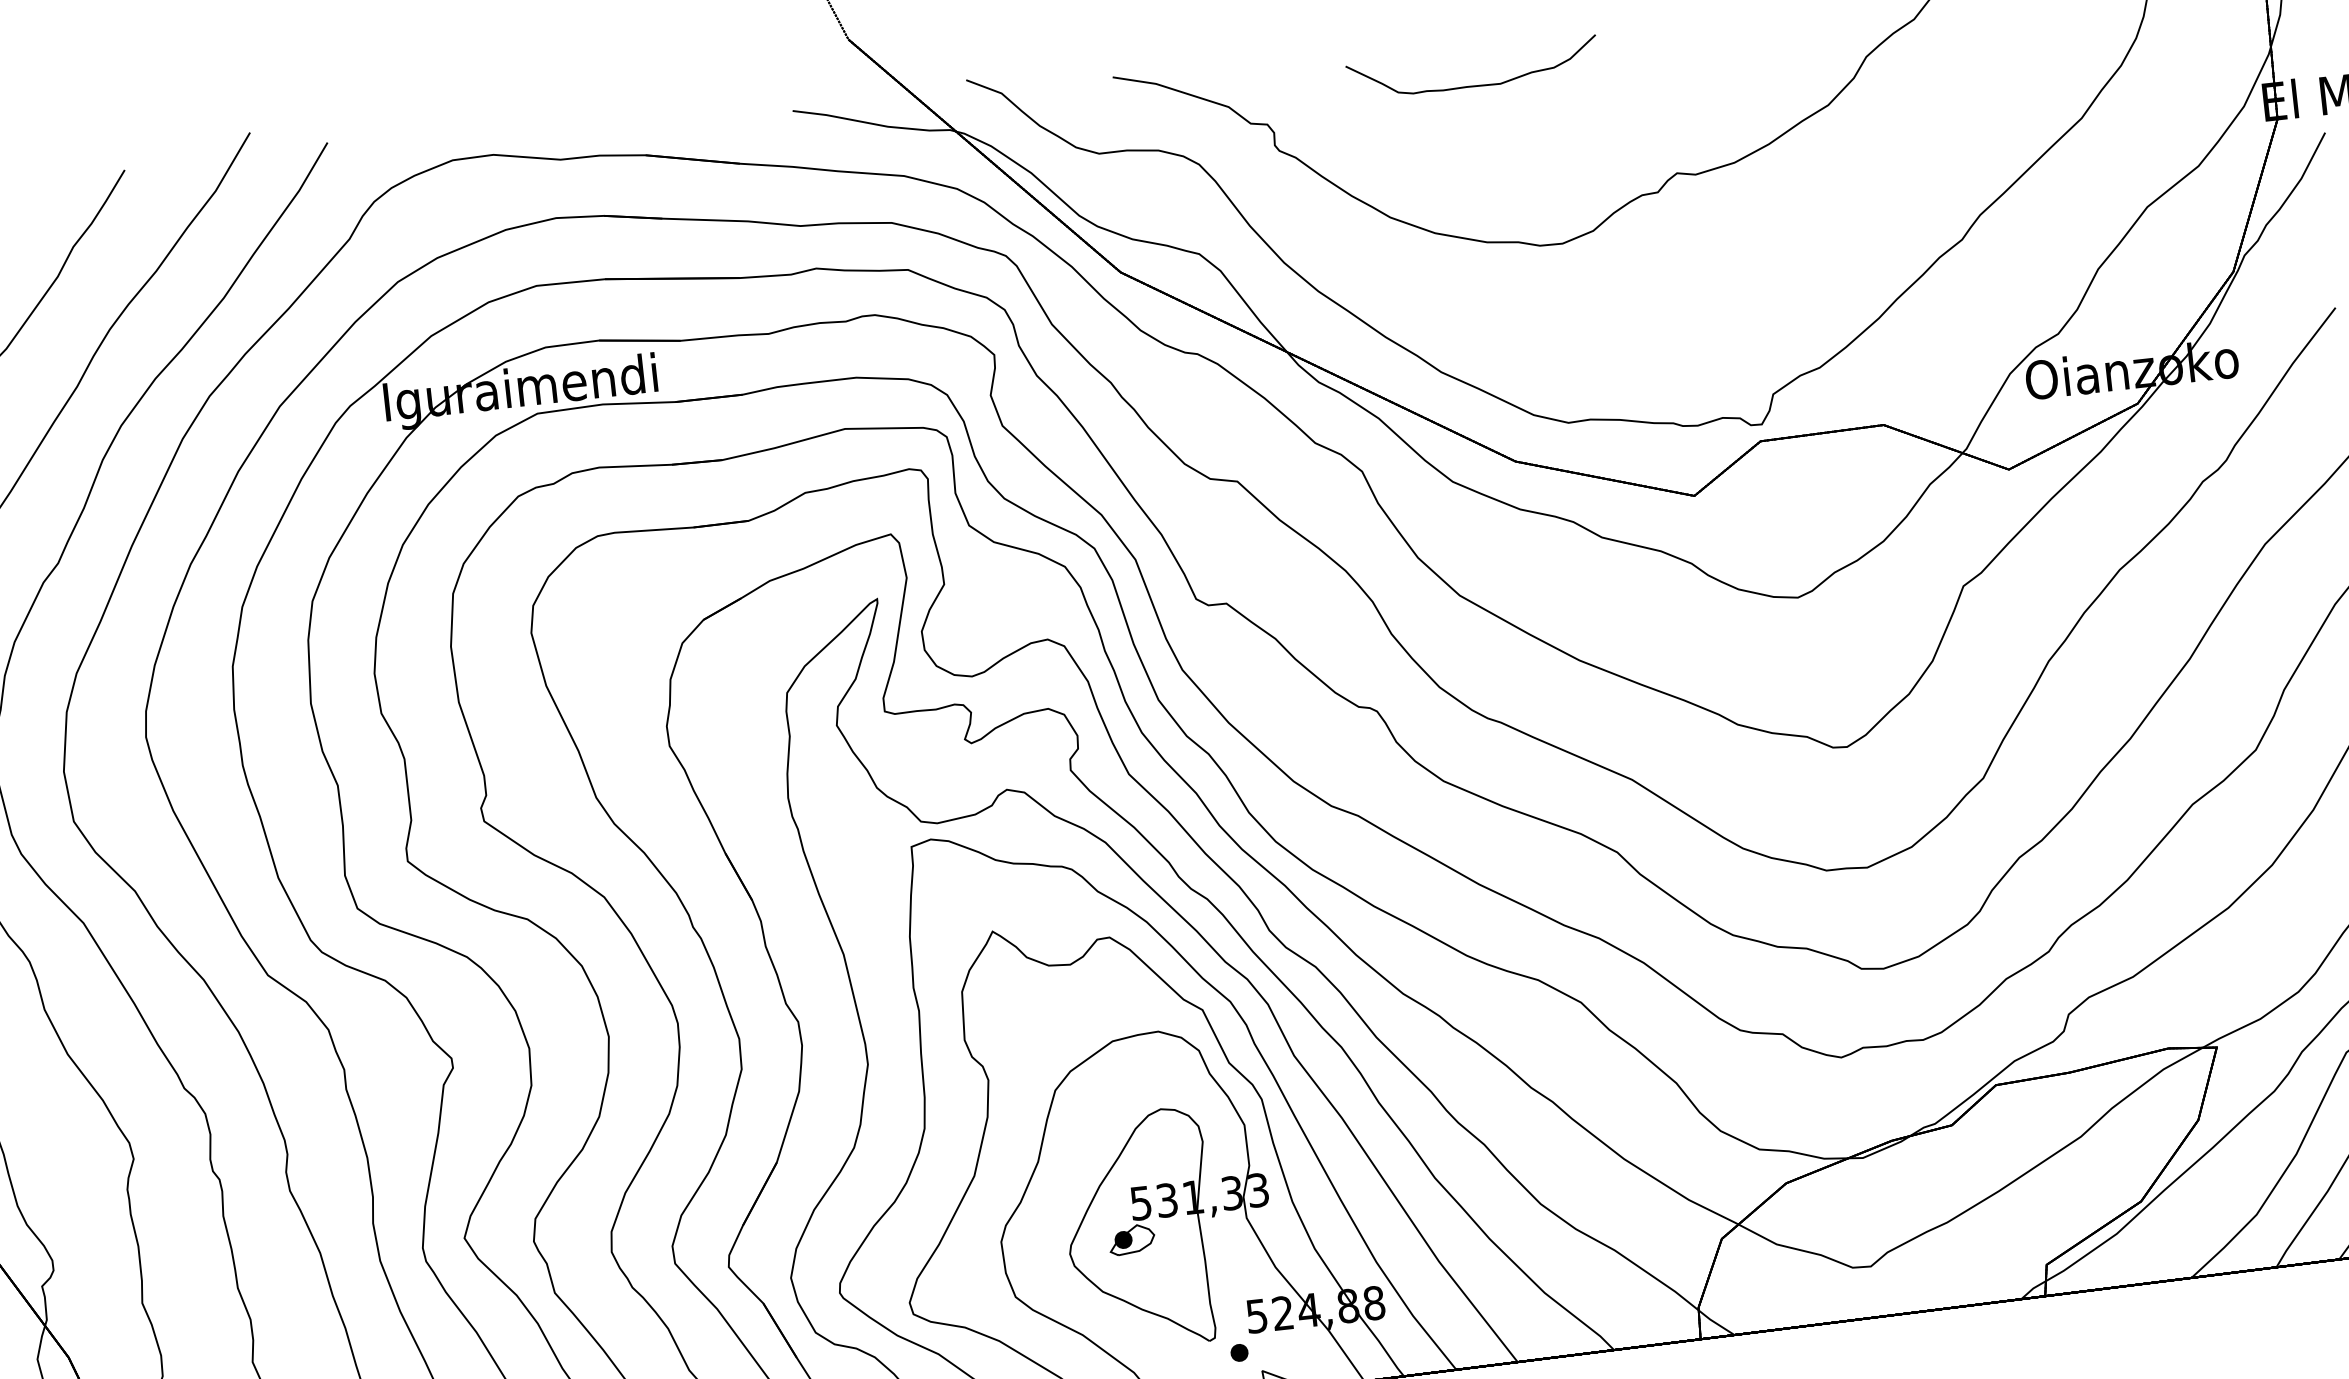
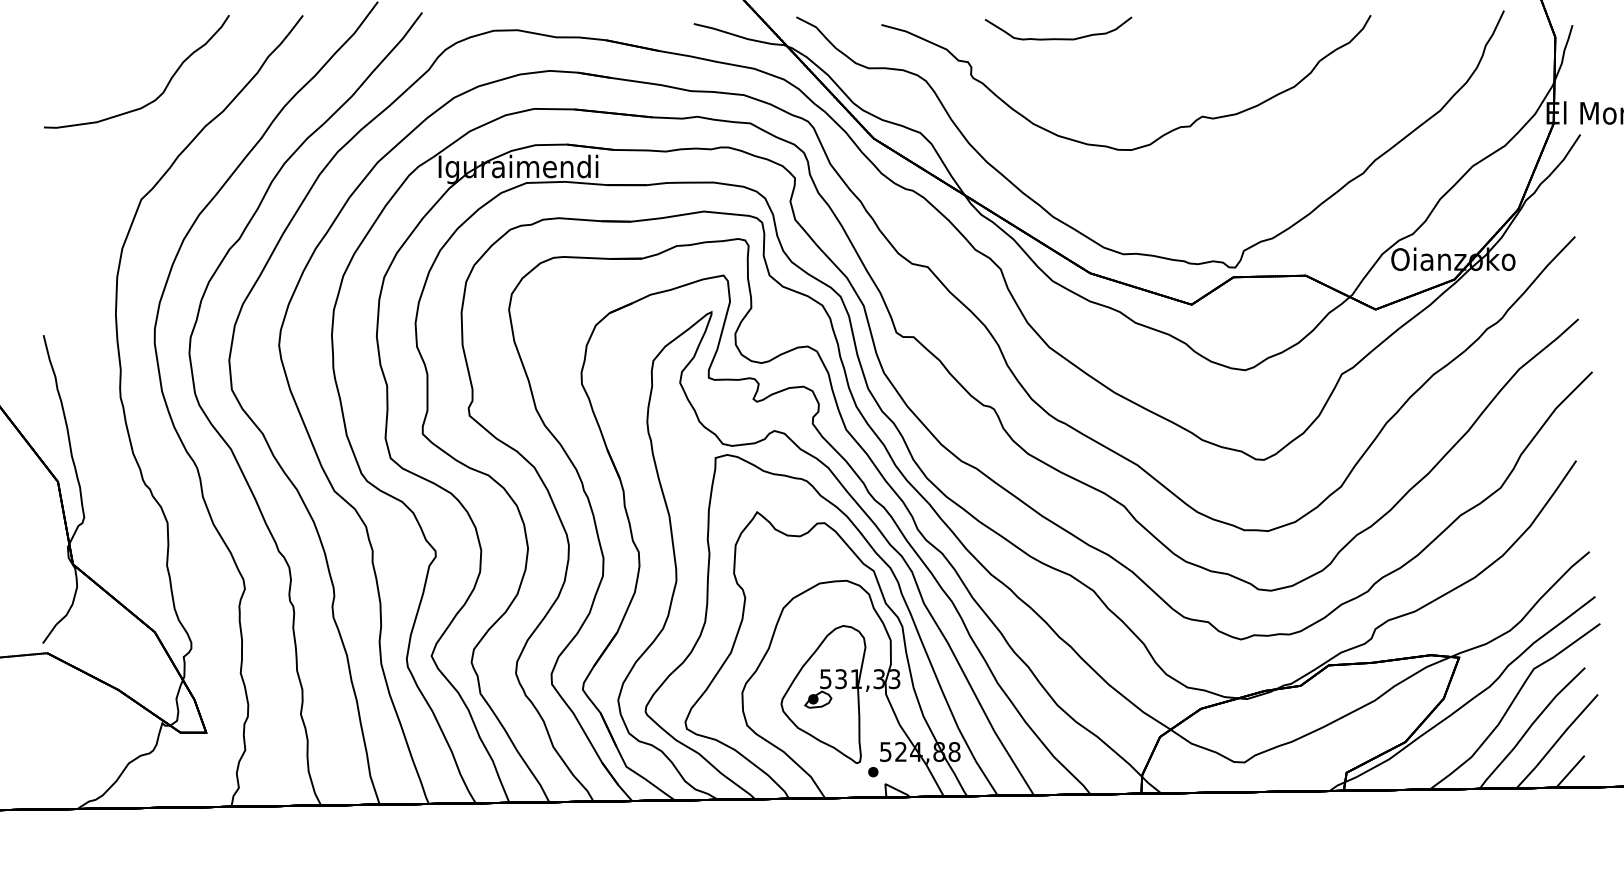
part: (1474, 84) -> (1058, 38), moved

